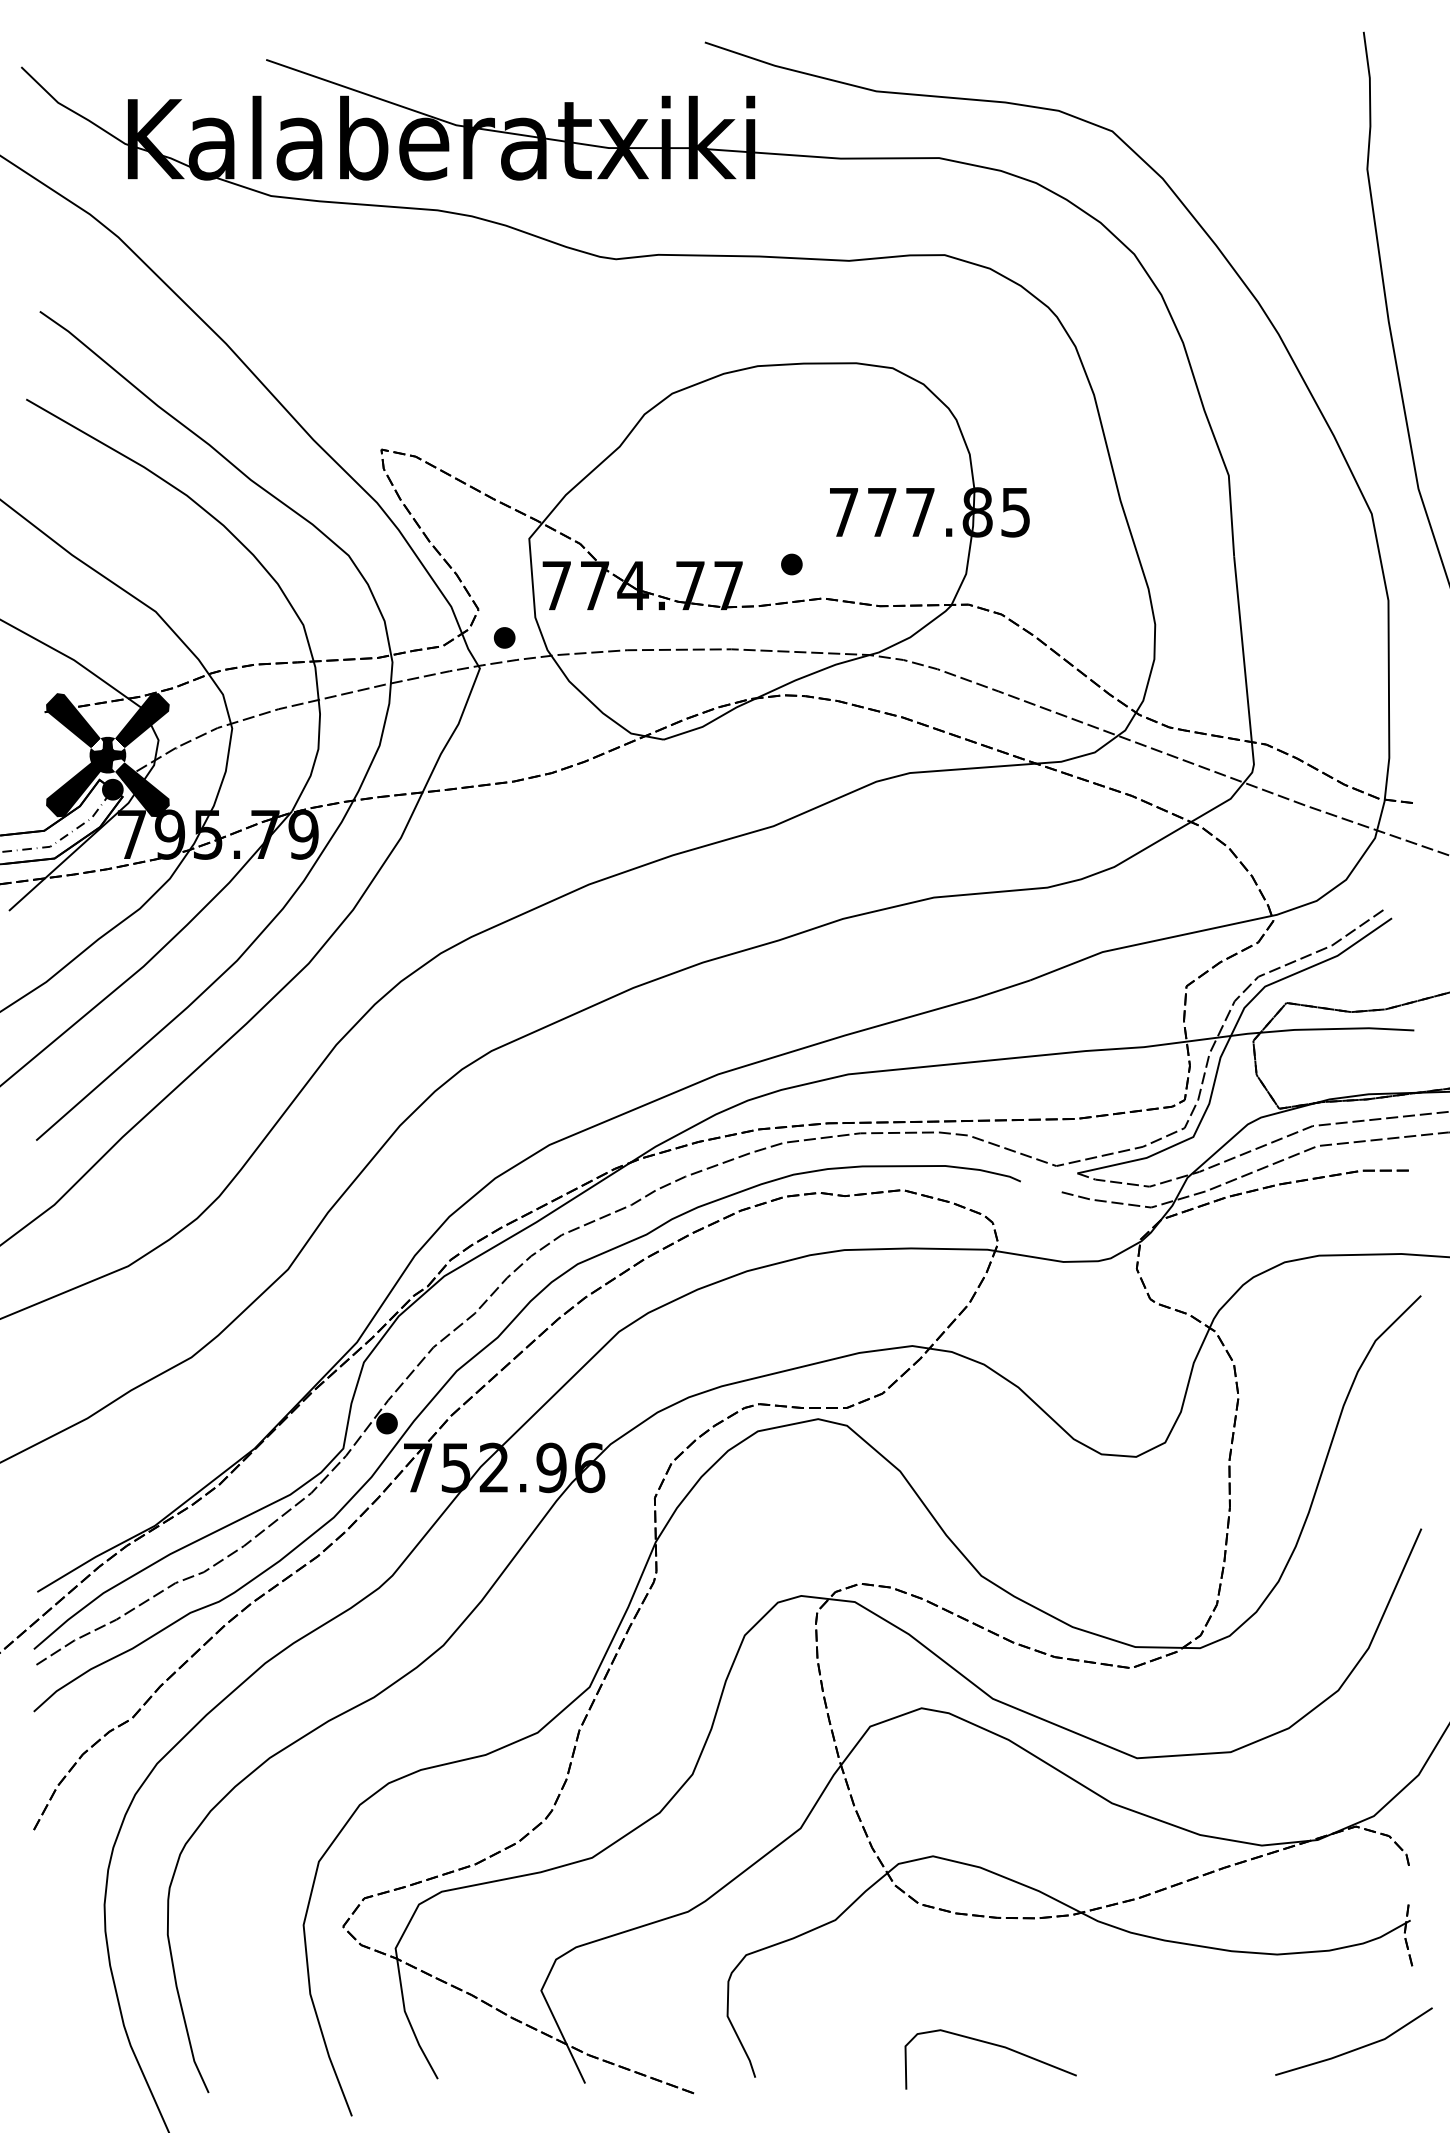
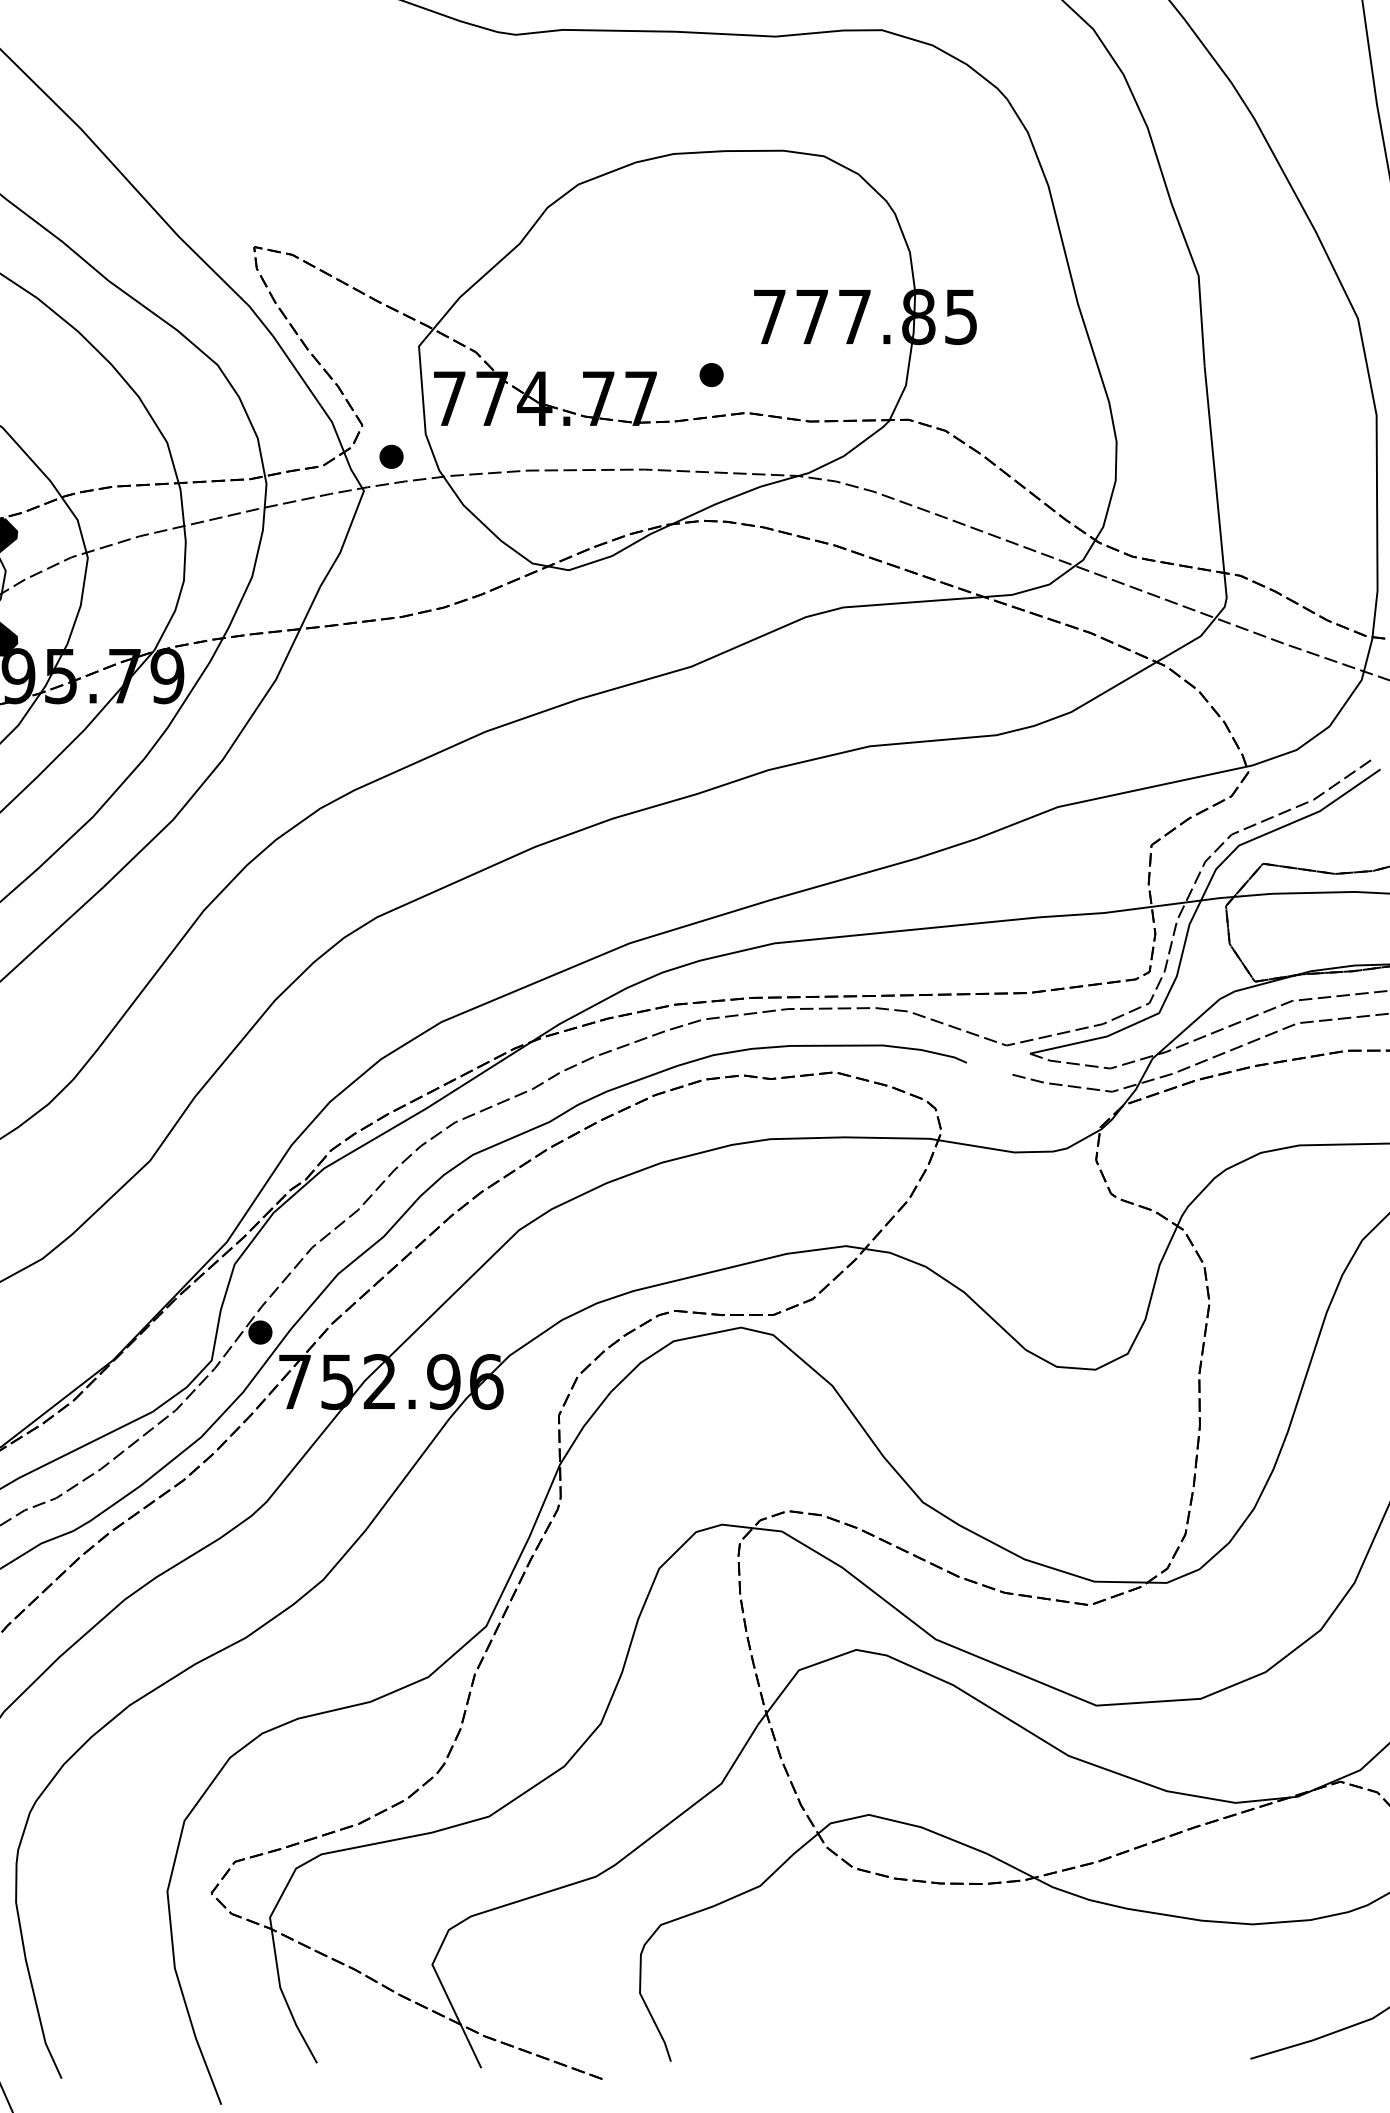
curve: (993, 2045) -> (936, 2025), removed

